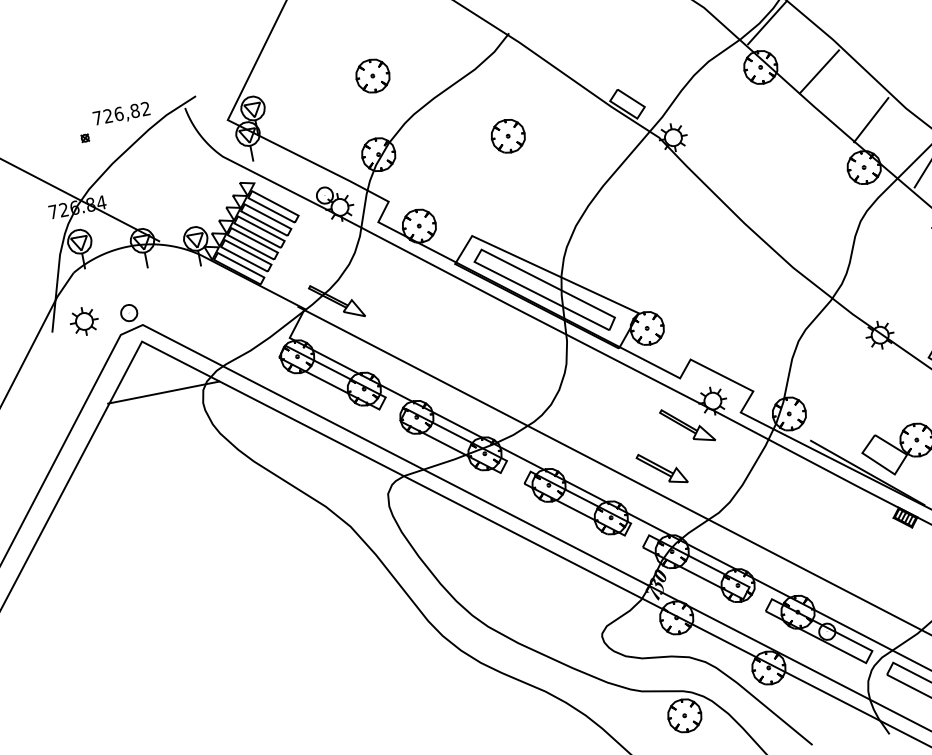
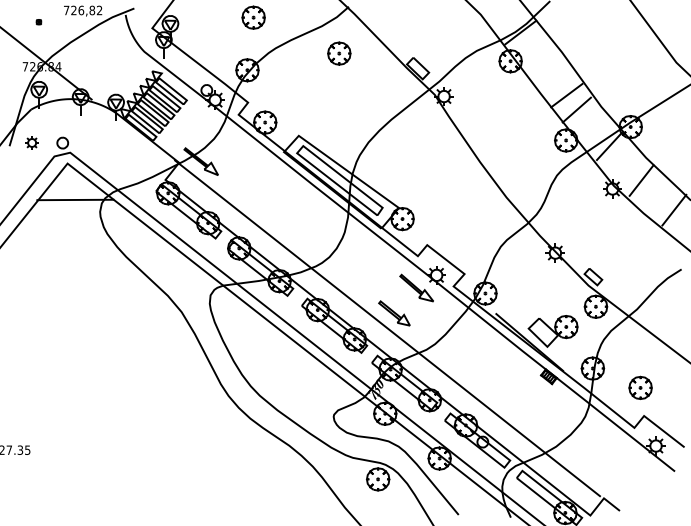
line: (818, 71) -> (566, 95), moved
part: (508, 136) -> (339, 53), moved
part: (84, 138) -> (38, 22), moved
part: (83, 320) -> (31, 142), size x0.7

